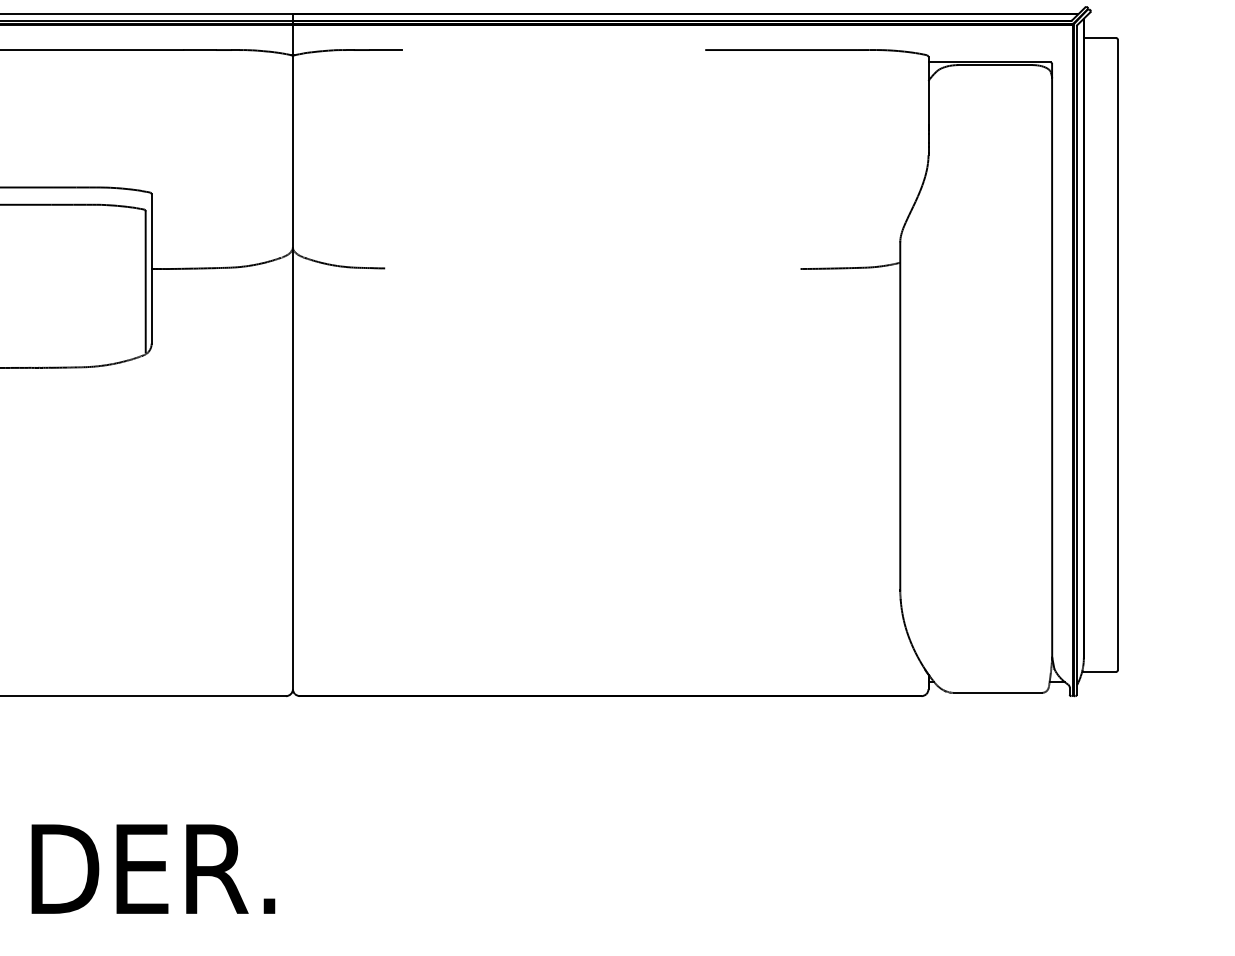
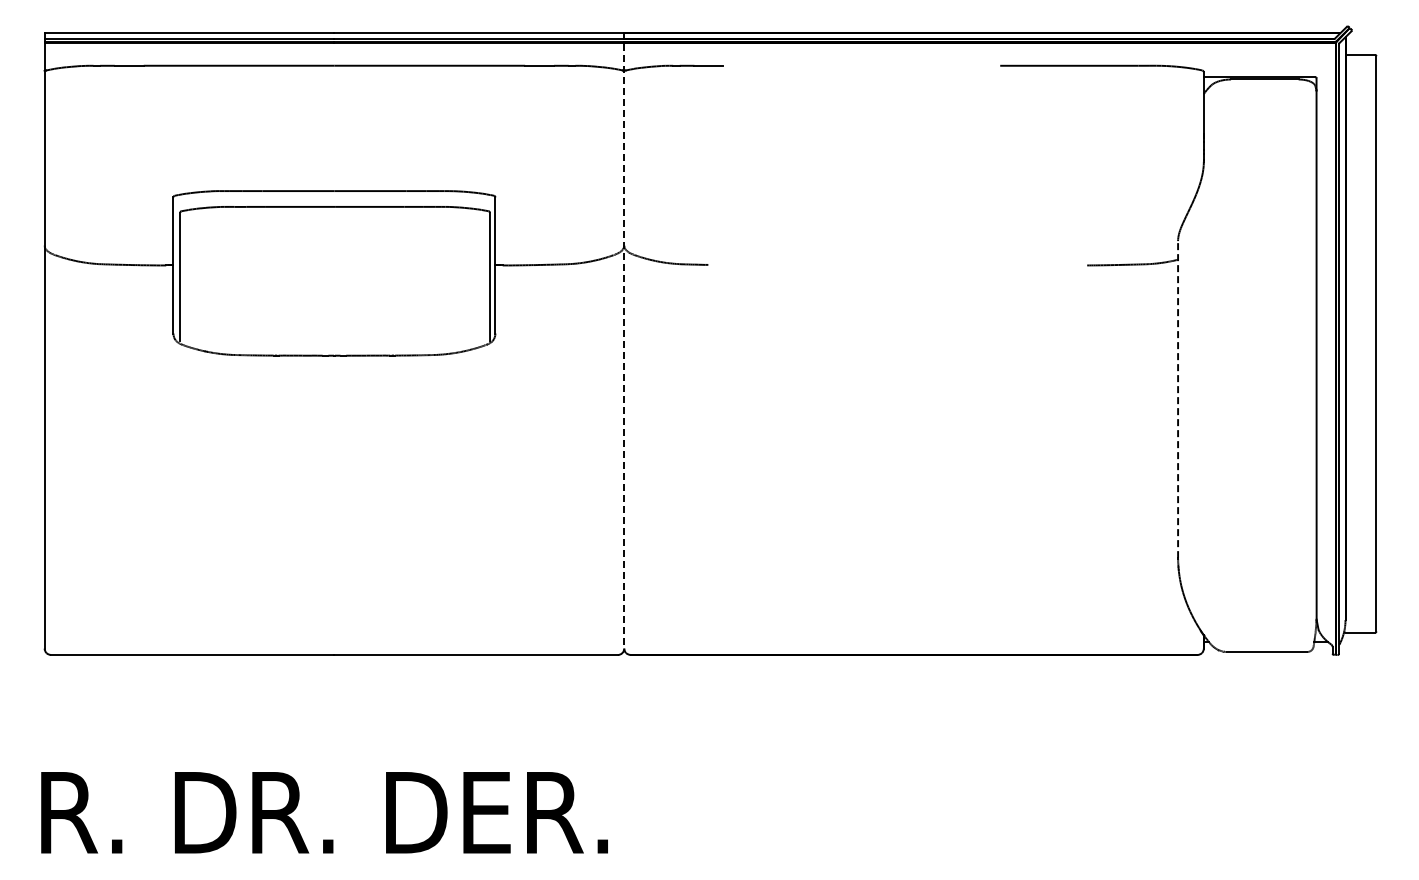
line: (293, 351) -> (624, 340), solid -> dashed
line: (900, 416) -> (1178, 399), solid -> dashed

